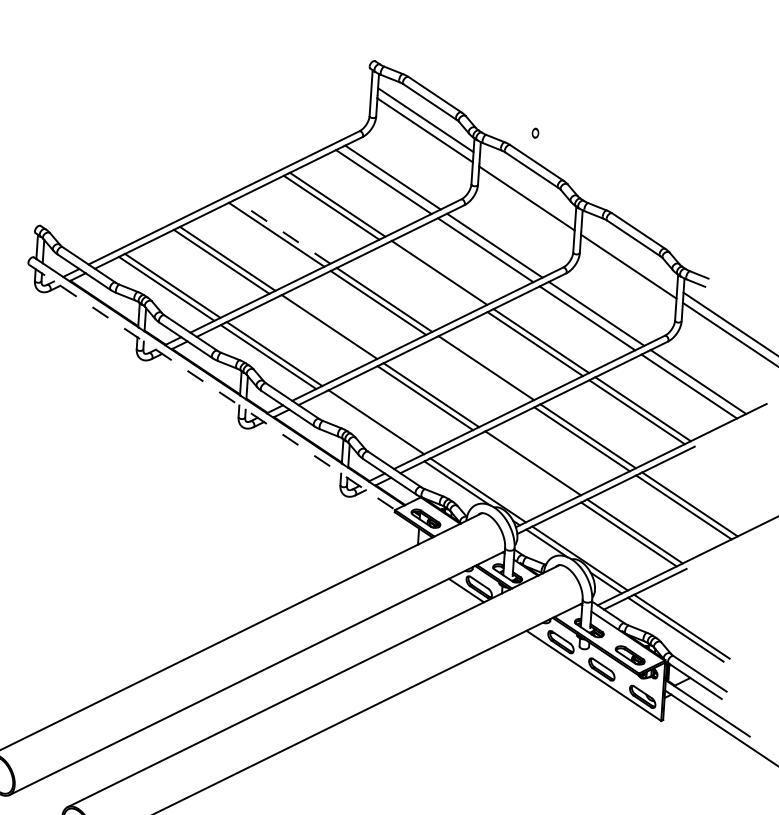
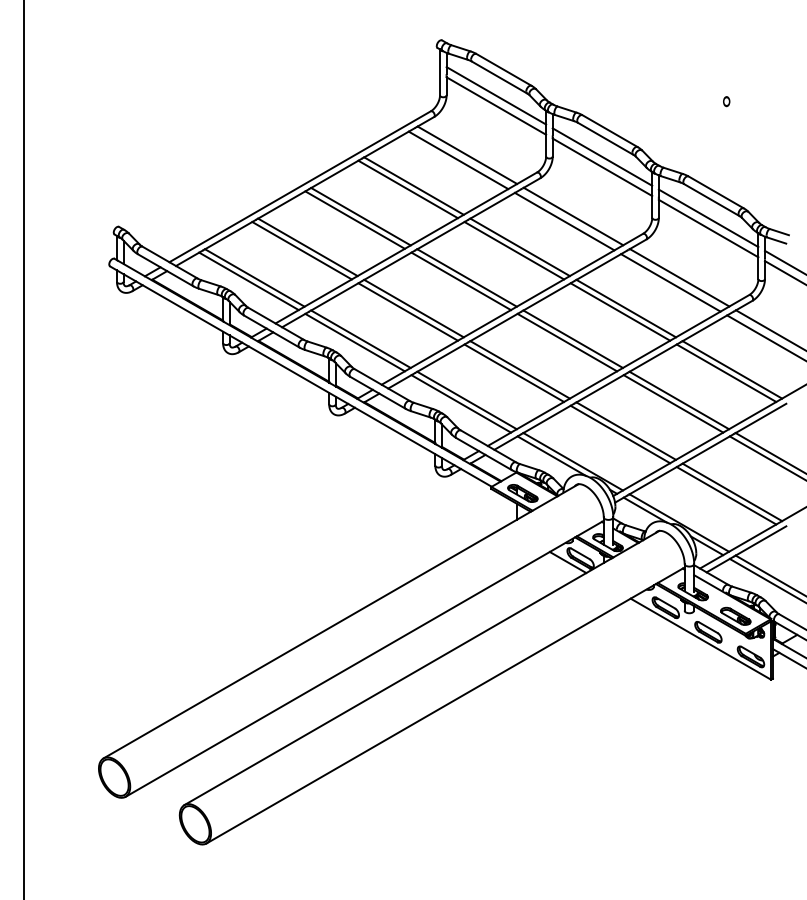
text: (535, 133) -> (726, 101), moved
line: (527, 187) -> (602, 156), added
line: (282, 231) -> (360, 216), dashed -> solid
line: (629, 256) -> (708, 218), added
line: (433, 275) -> (514, 250), added
line: (322, 329) -> (407, 311), added
line: (480, 371) -> (567, 342), added
line: (212, 387) -> (301, 376), dashed -> solid
line: (369, 424) -> (460, 403), added
line: (527, 466) -> (620, 434), added

